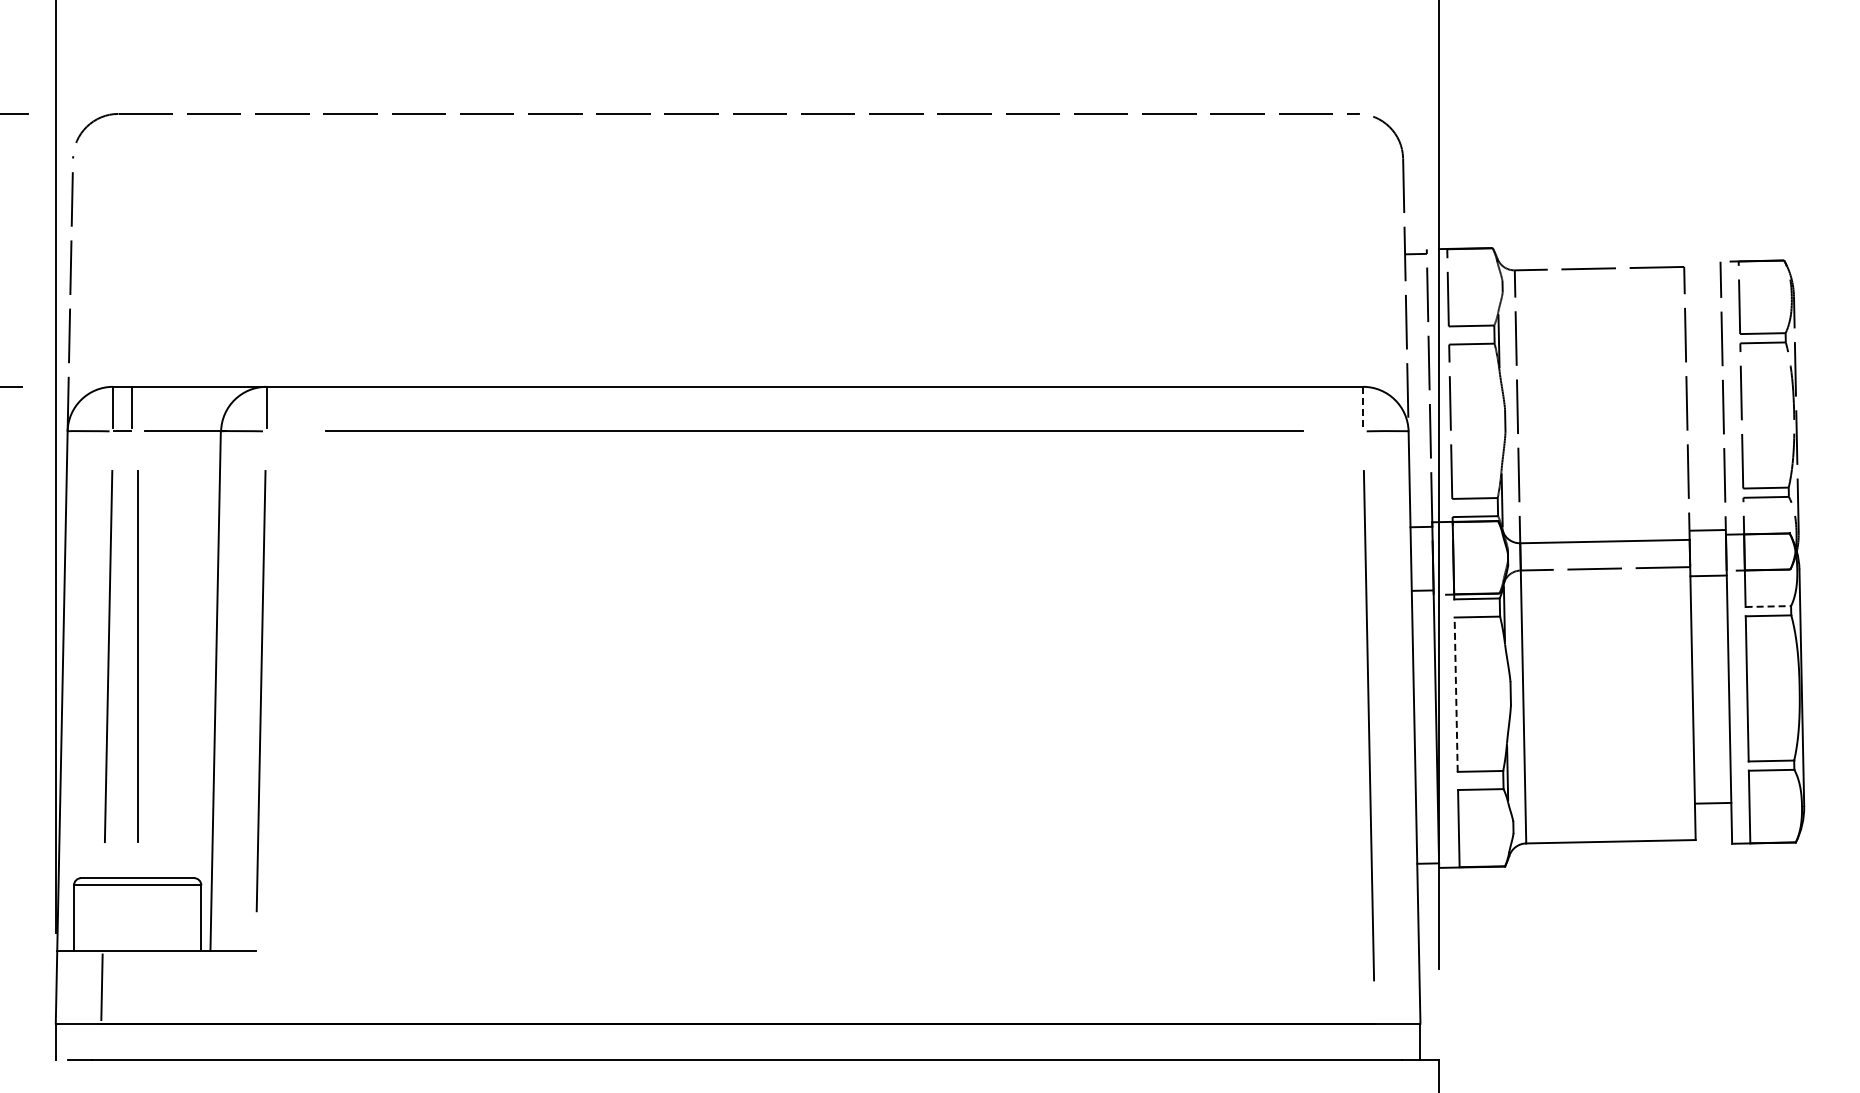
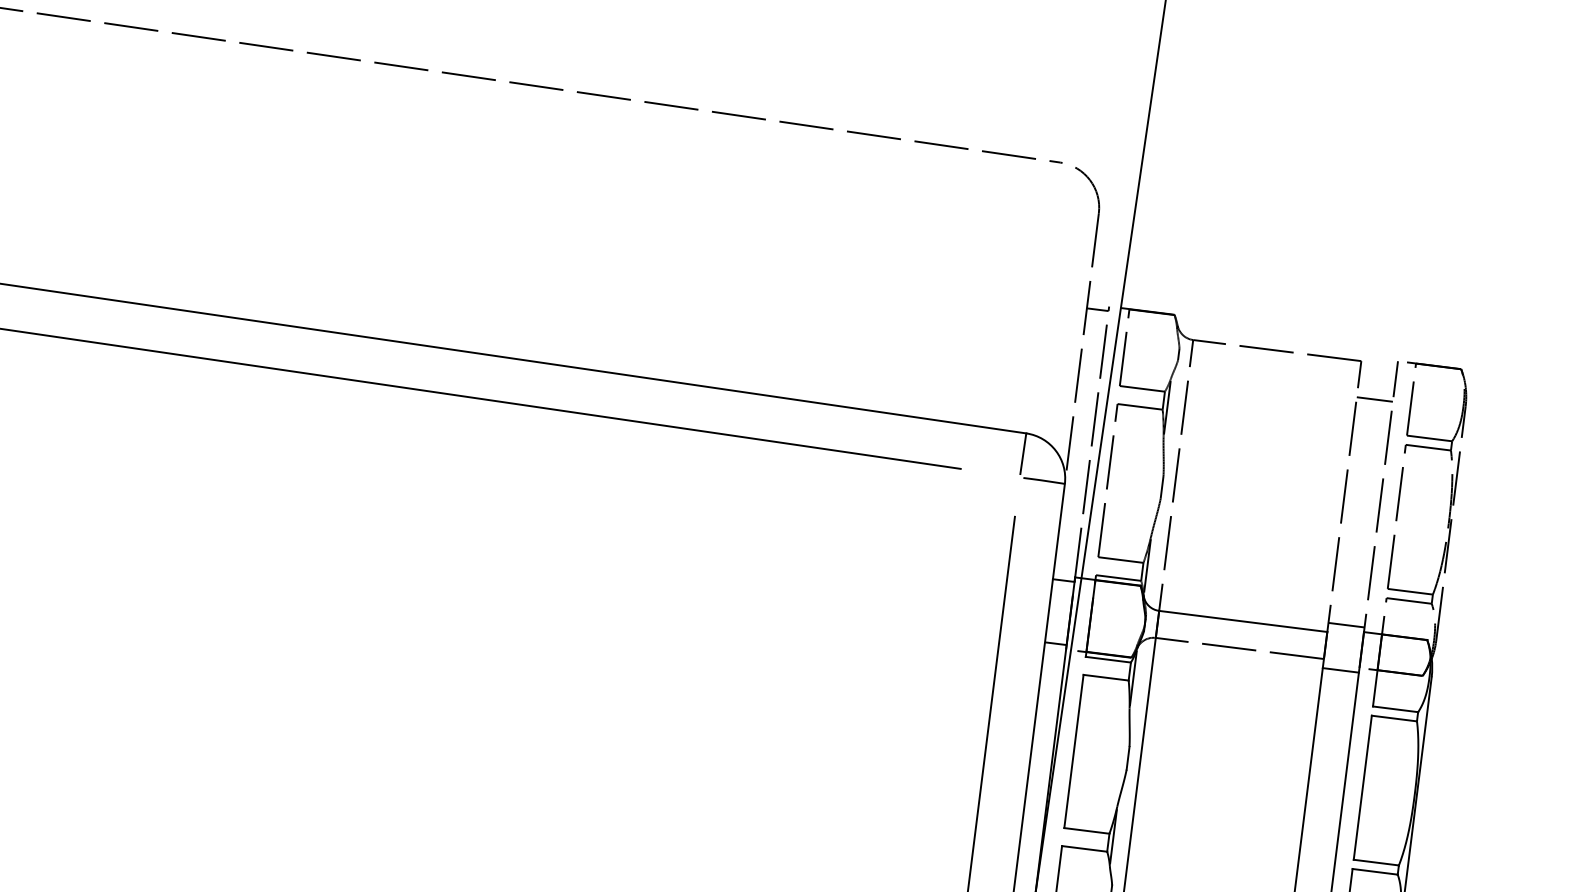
line: (1702, 302) -> (1374, 398), added
line: (1363, 407) -> (1023, 453), dashed -> solid
line: (1768, 606) -> (1395, 709), dashed -> solid
line: (1456, 694) -> (1074, 751), dashed -> solid

